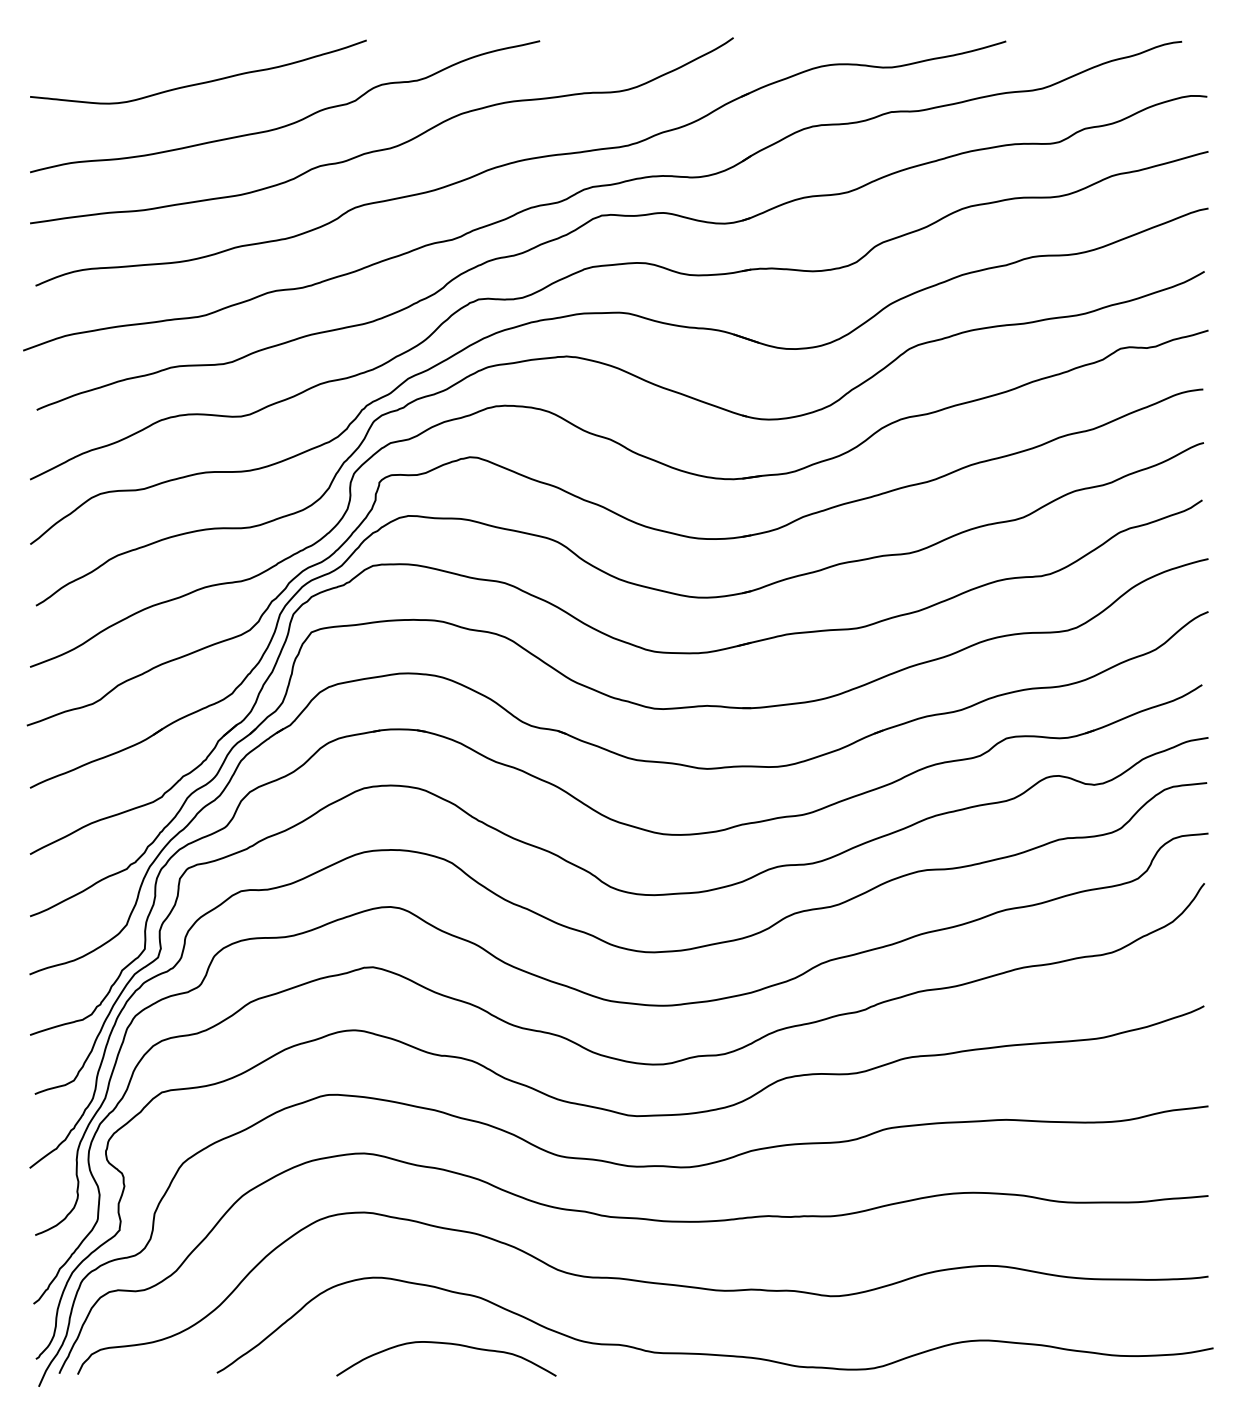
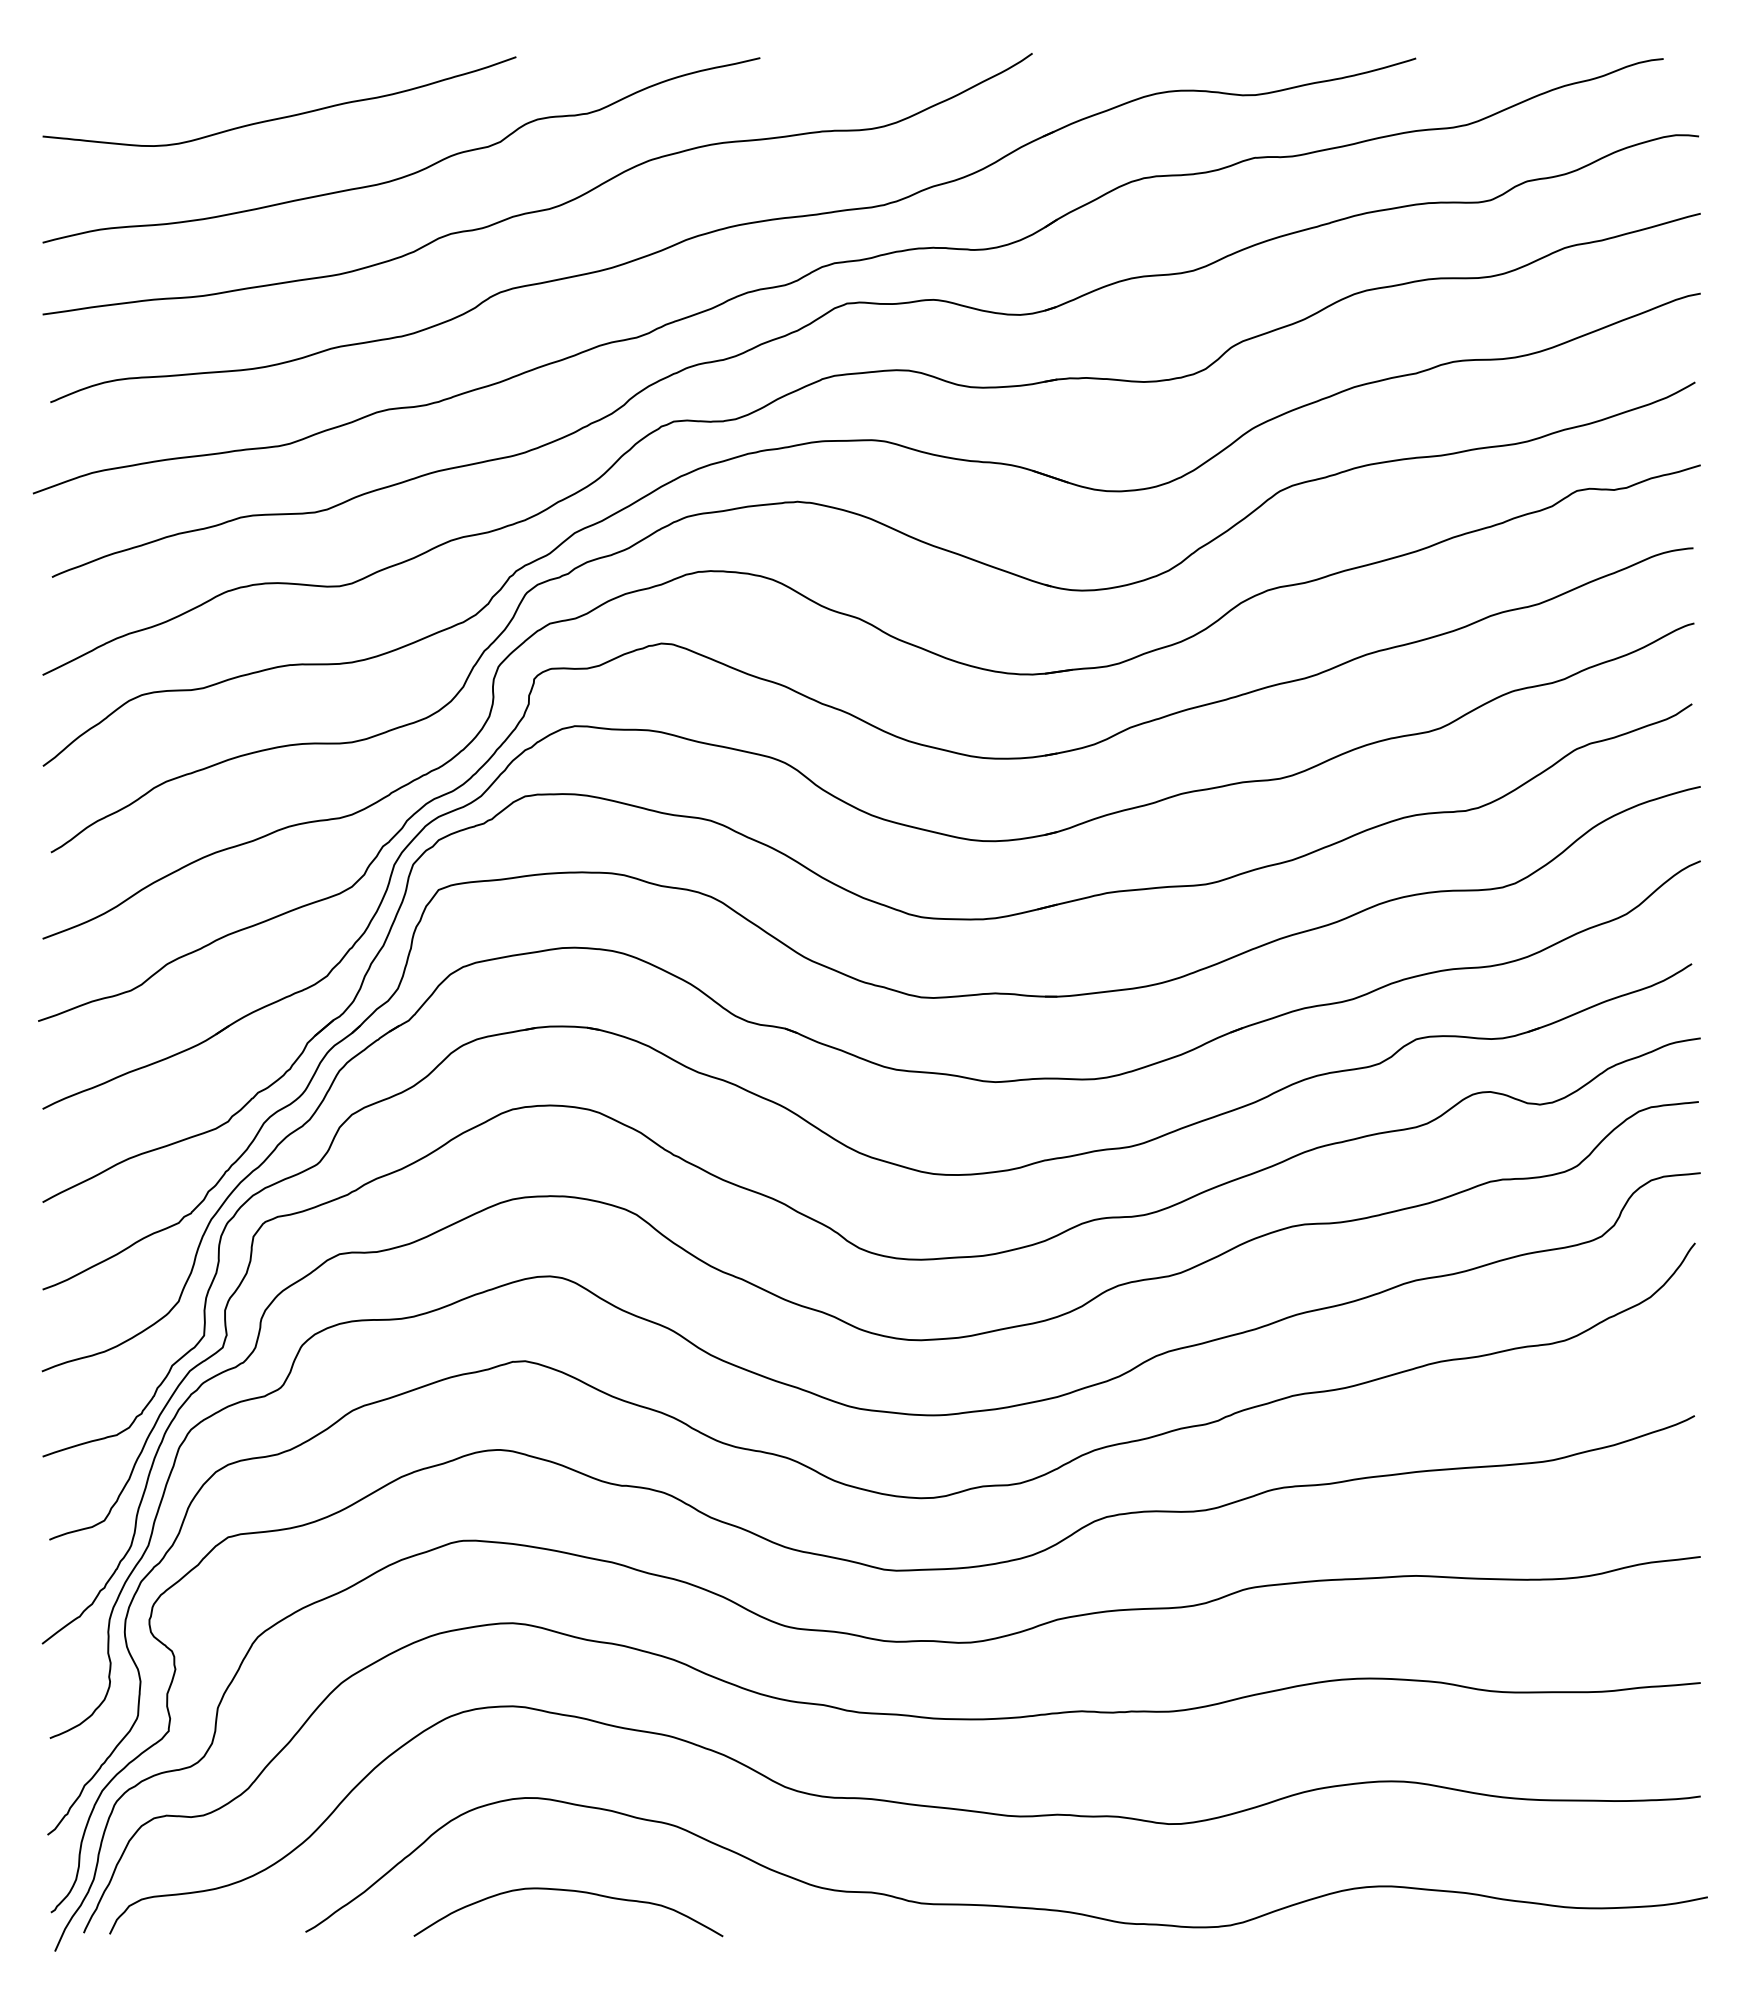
curve: (446, 1344) -> (568, 1891), moved

